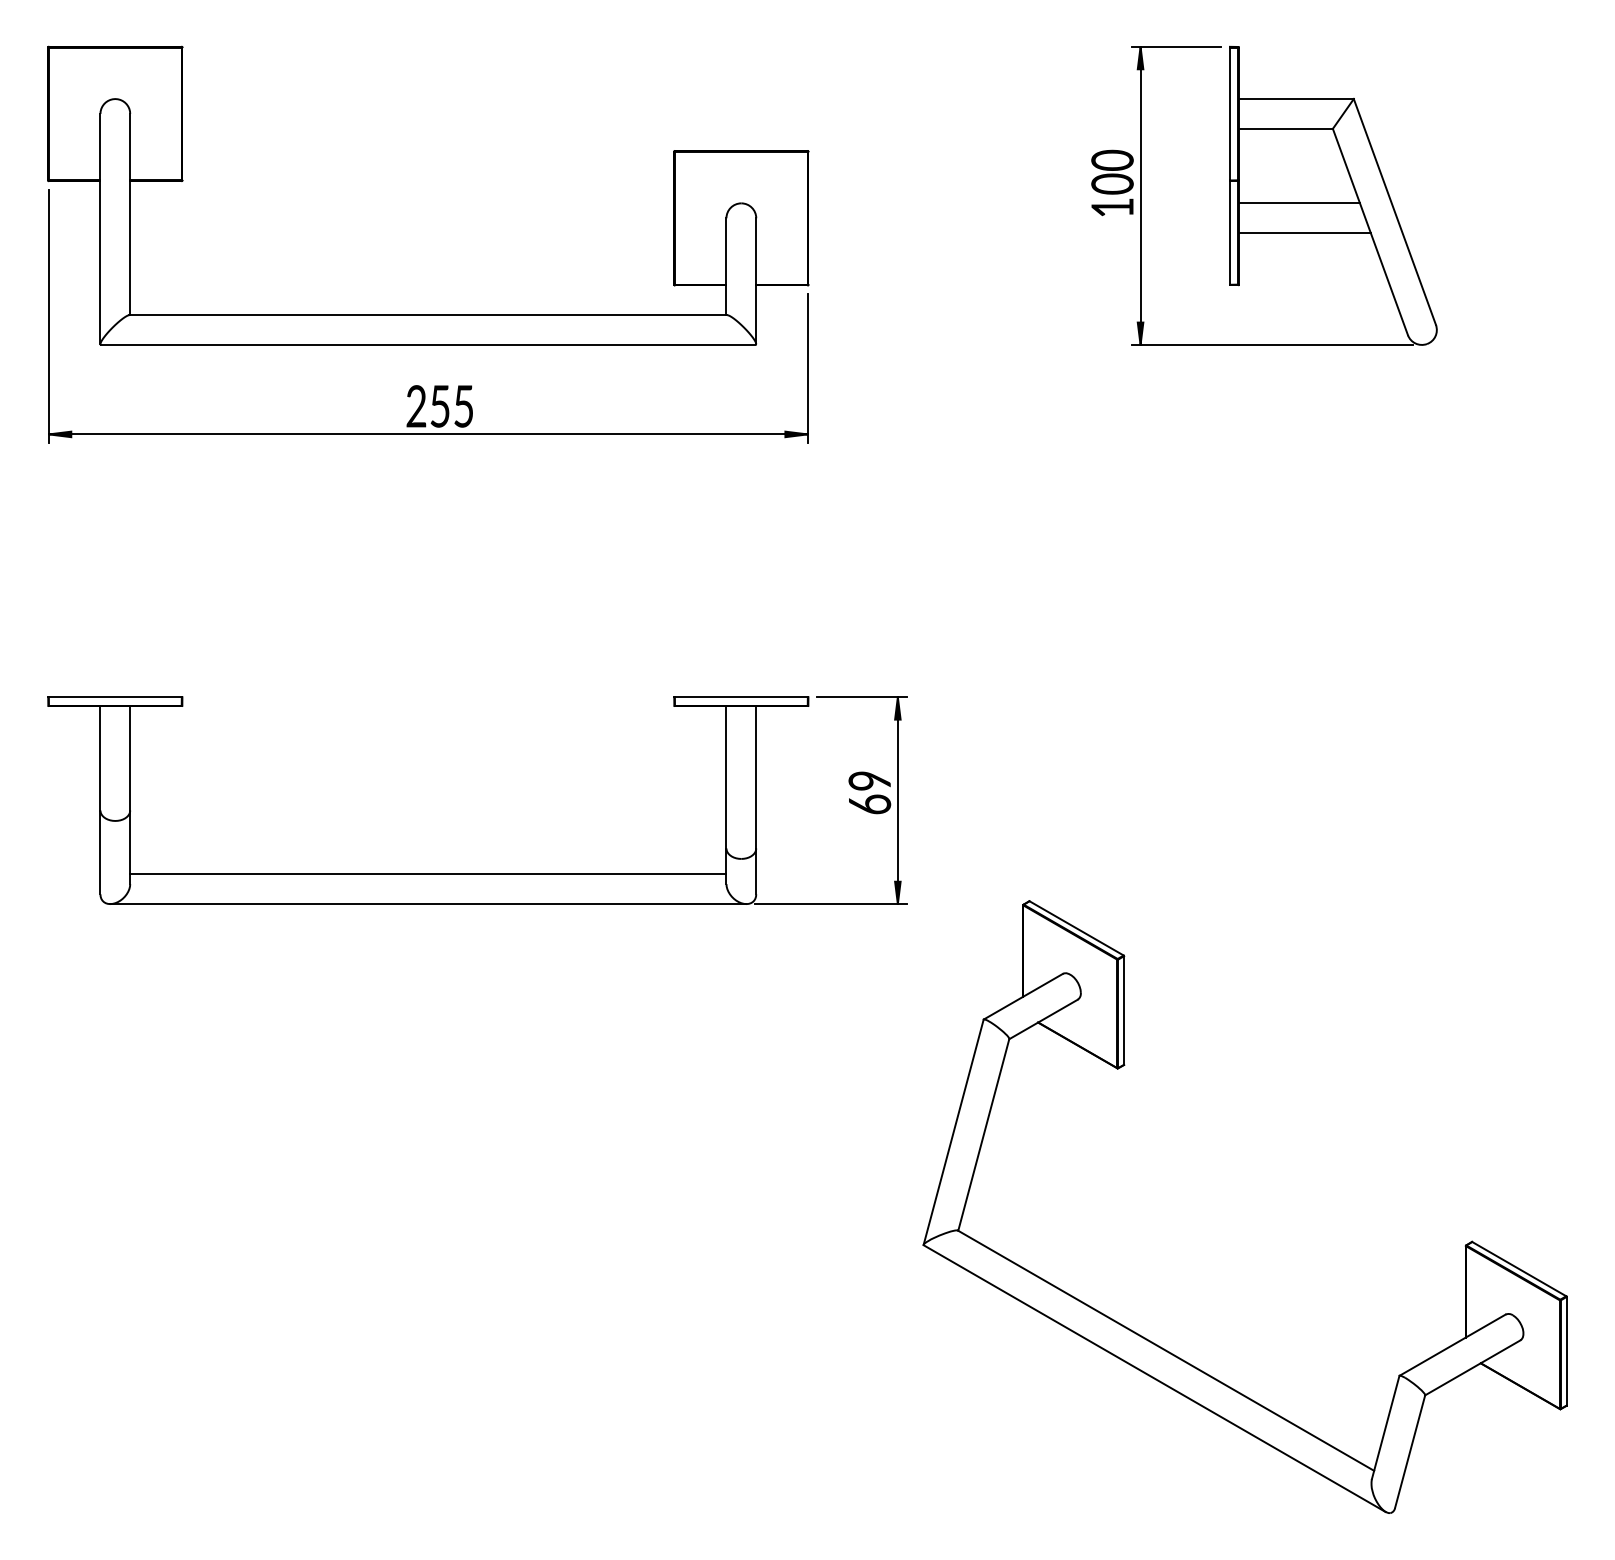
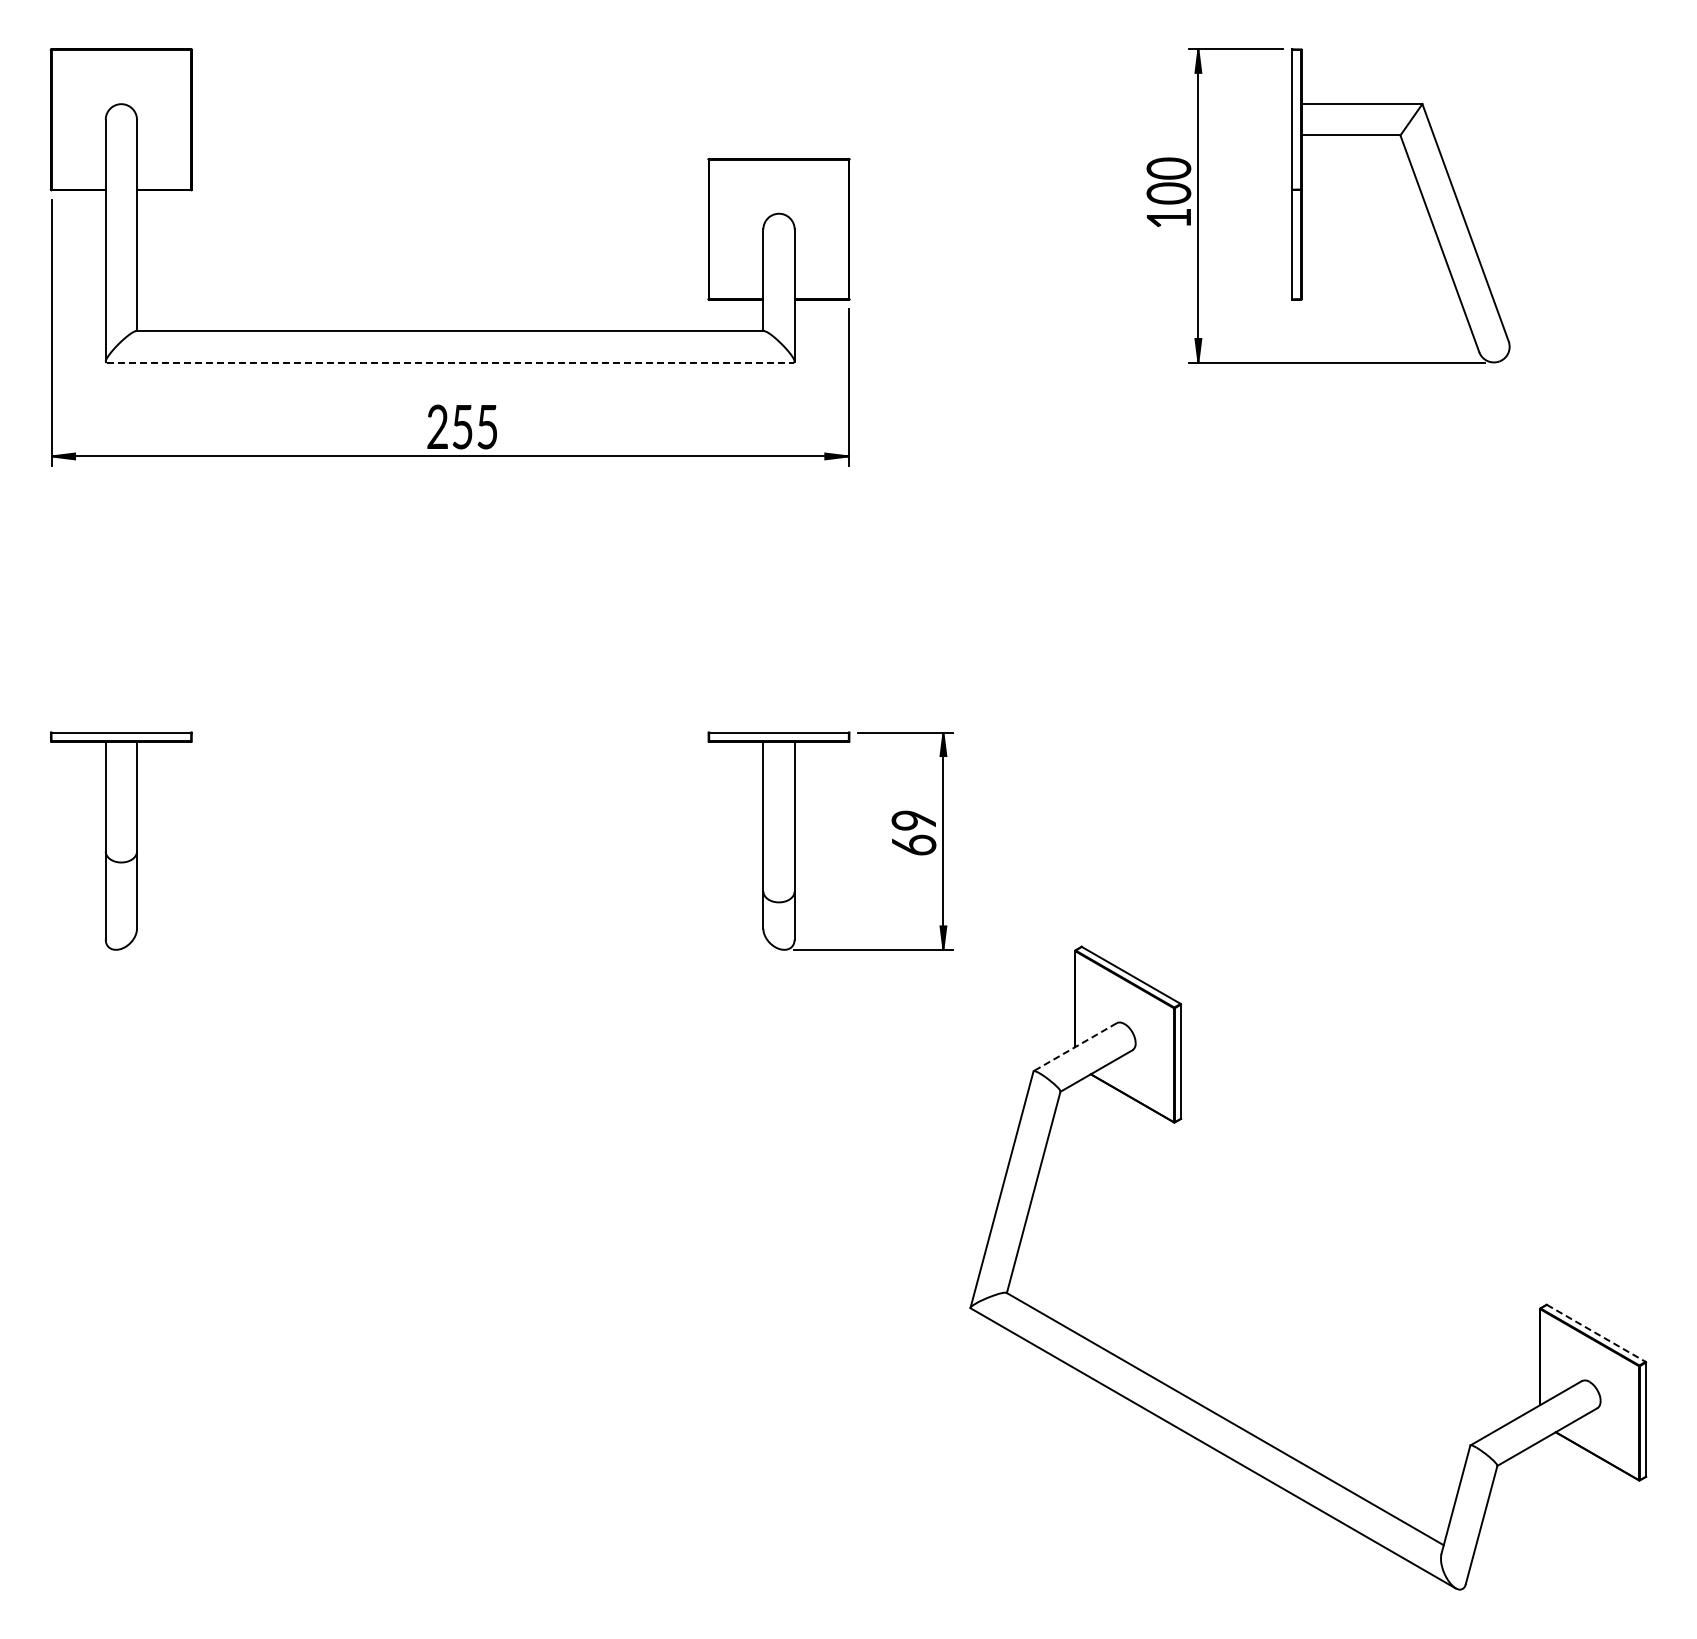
line: (1298, 203) -> (1364, 213), removed
line: (1304, 233) -> (1370, 245), removed
line: (428, 344) -> (450, 362), solid -> dashed
line: (428, 874) -> (450, 918), removed
line: (428, 903) -> (450, 949), removed
line: (1023, 997) -> (1075, 1047), solid -> dashed
line: (1519, 1269) -> (1596, 1333), solid -> dashed

